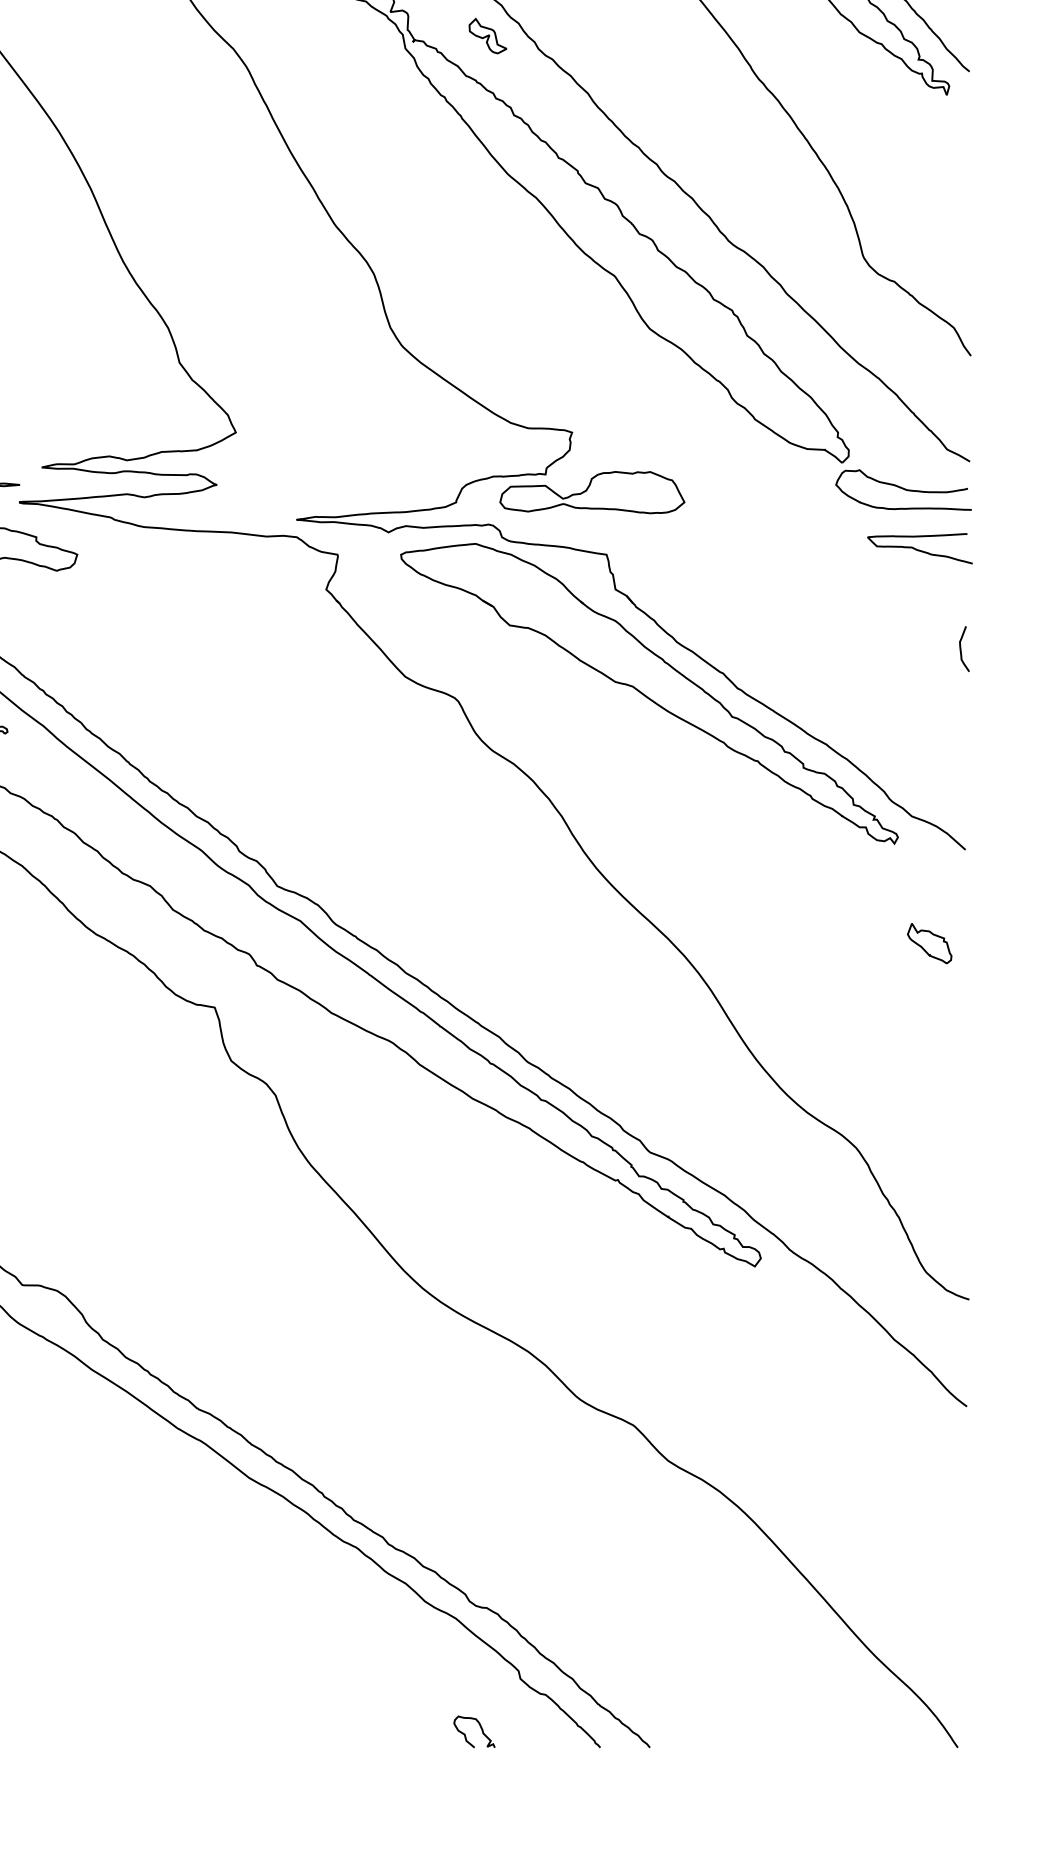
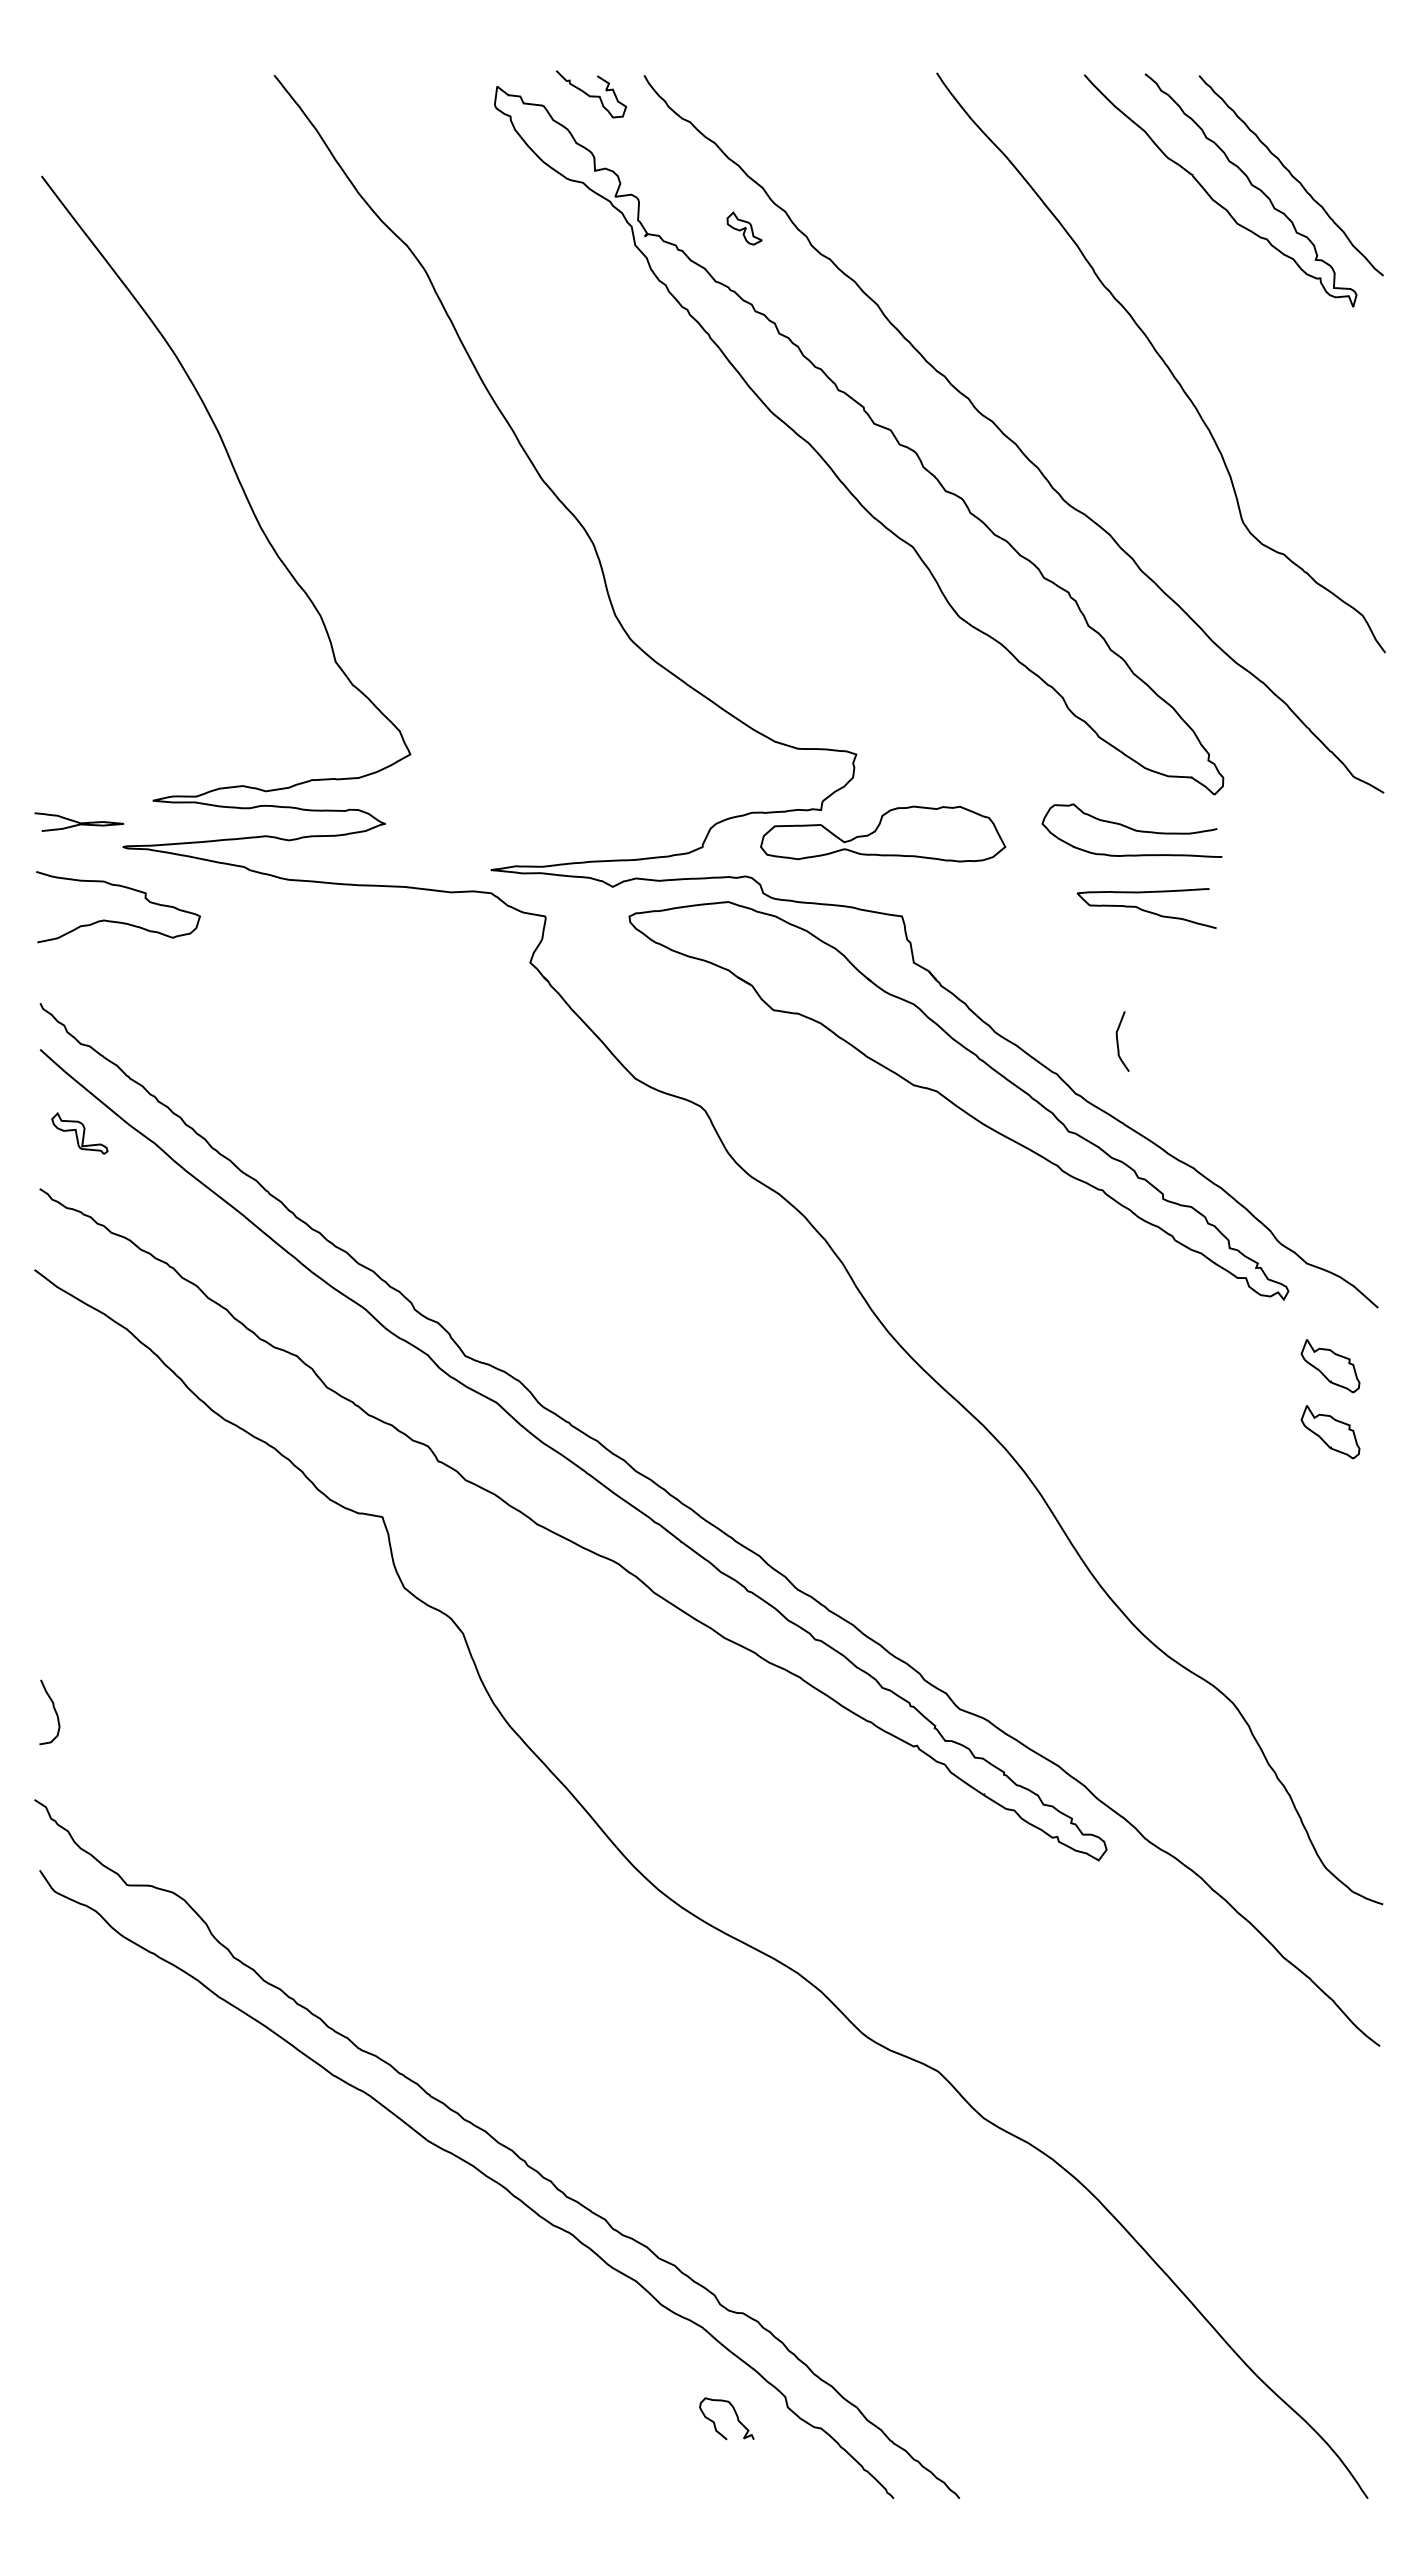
part: (487, 36) -> (744, 228), size x0.7
curve: (903, 489) -> (1131, 829), moved
curve: (919, 550) -> (1146, 910), moved
curve: (961, 649) -> (1118, 1041), moved
part: (929, 894) -> (1330, 1366), added
curve: (481, 1728) -> (735, 2414), moved

